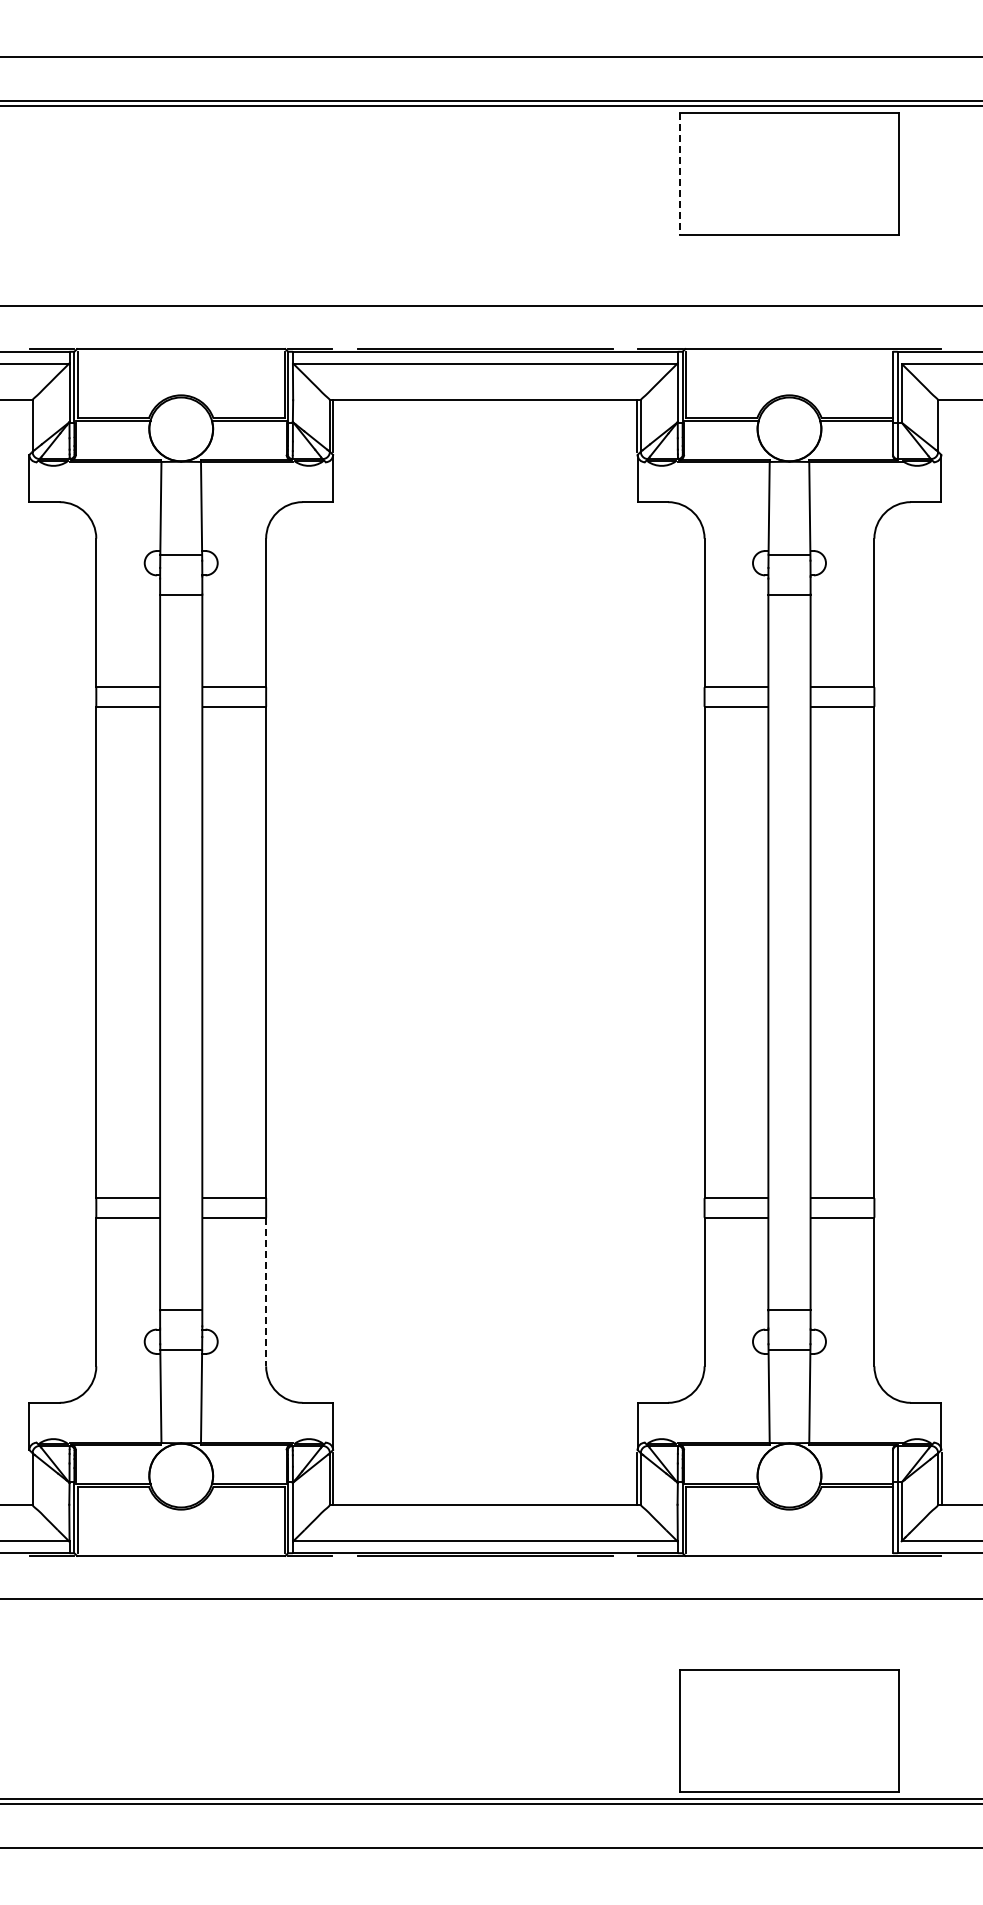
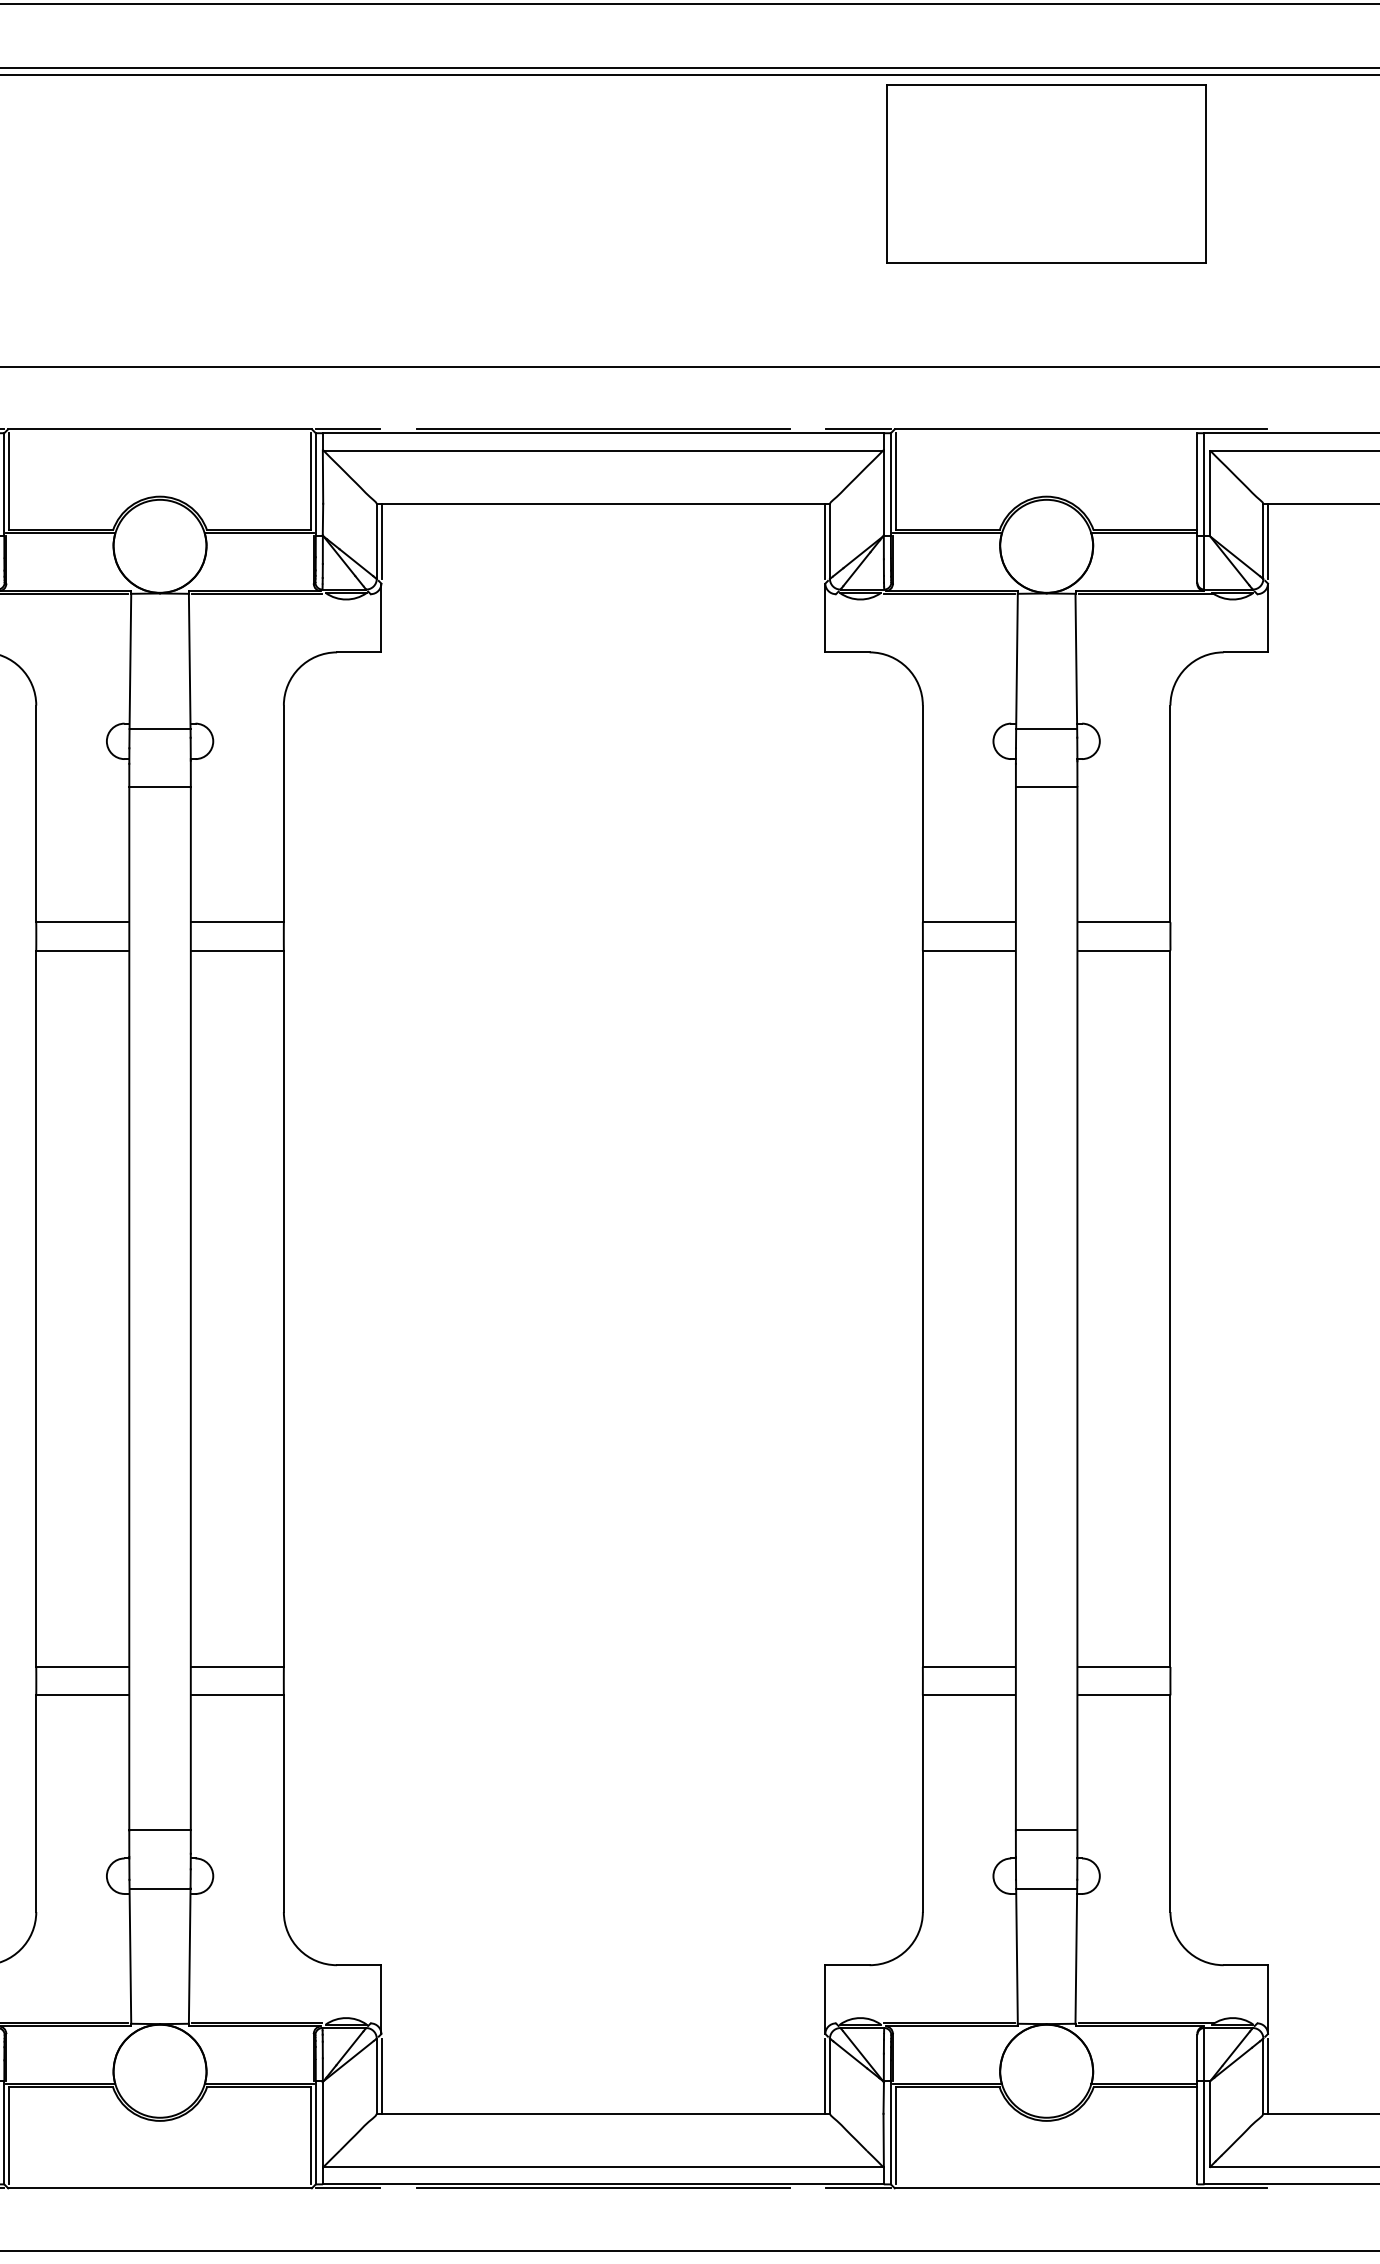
line: (680, 173) -> (887, 173), dashed -> solid
line: (941, 425) -> (1268, 540), added
line: (266, 1292) -> (284, 1804), dashed -> solid

